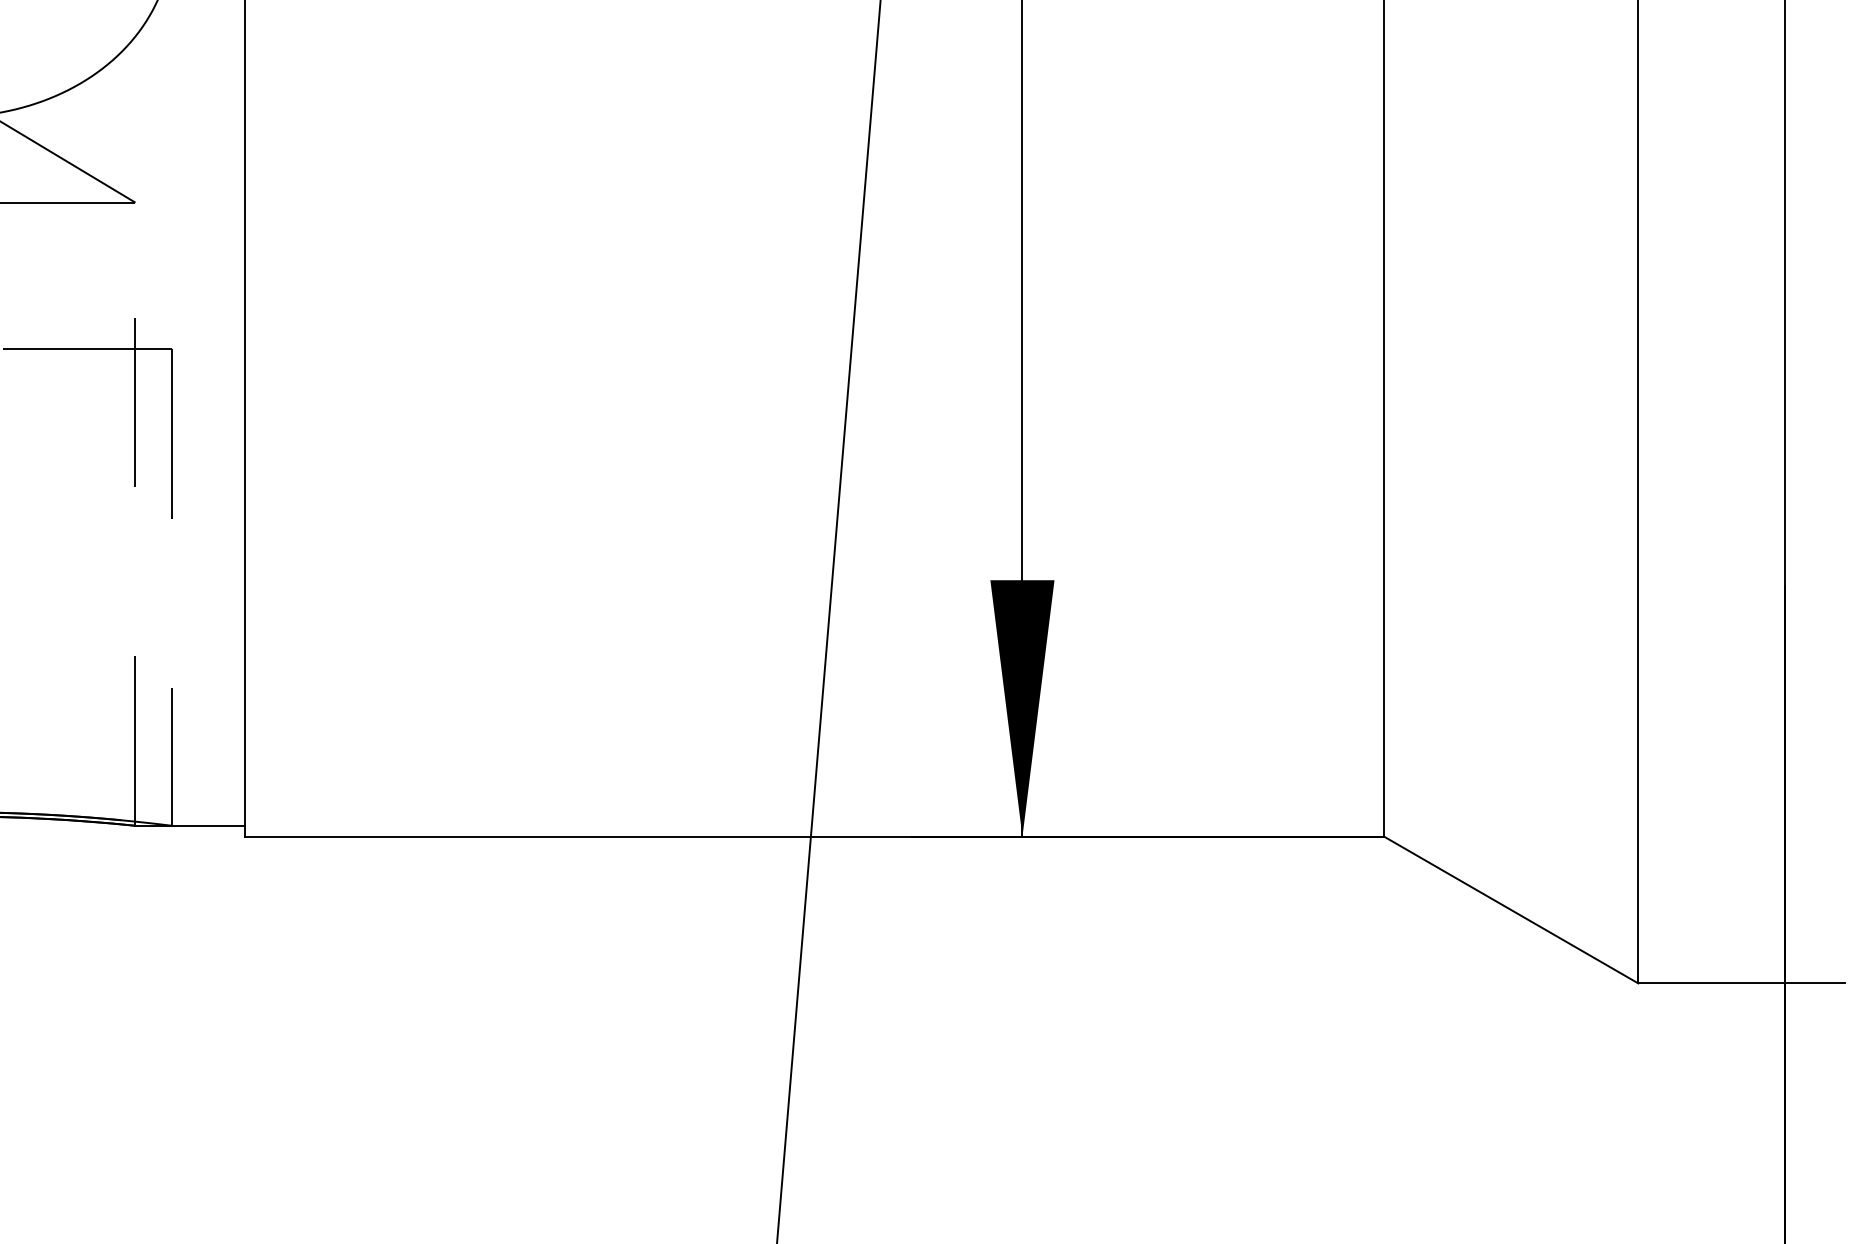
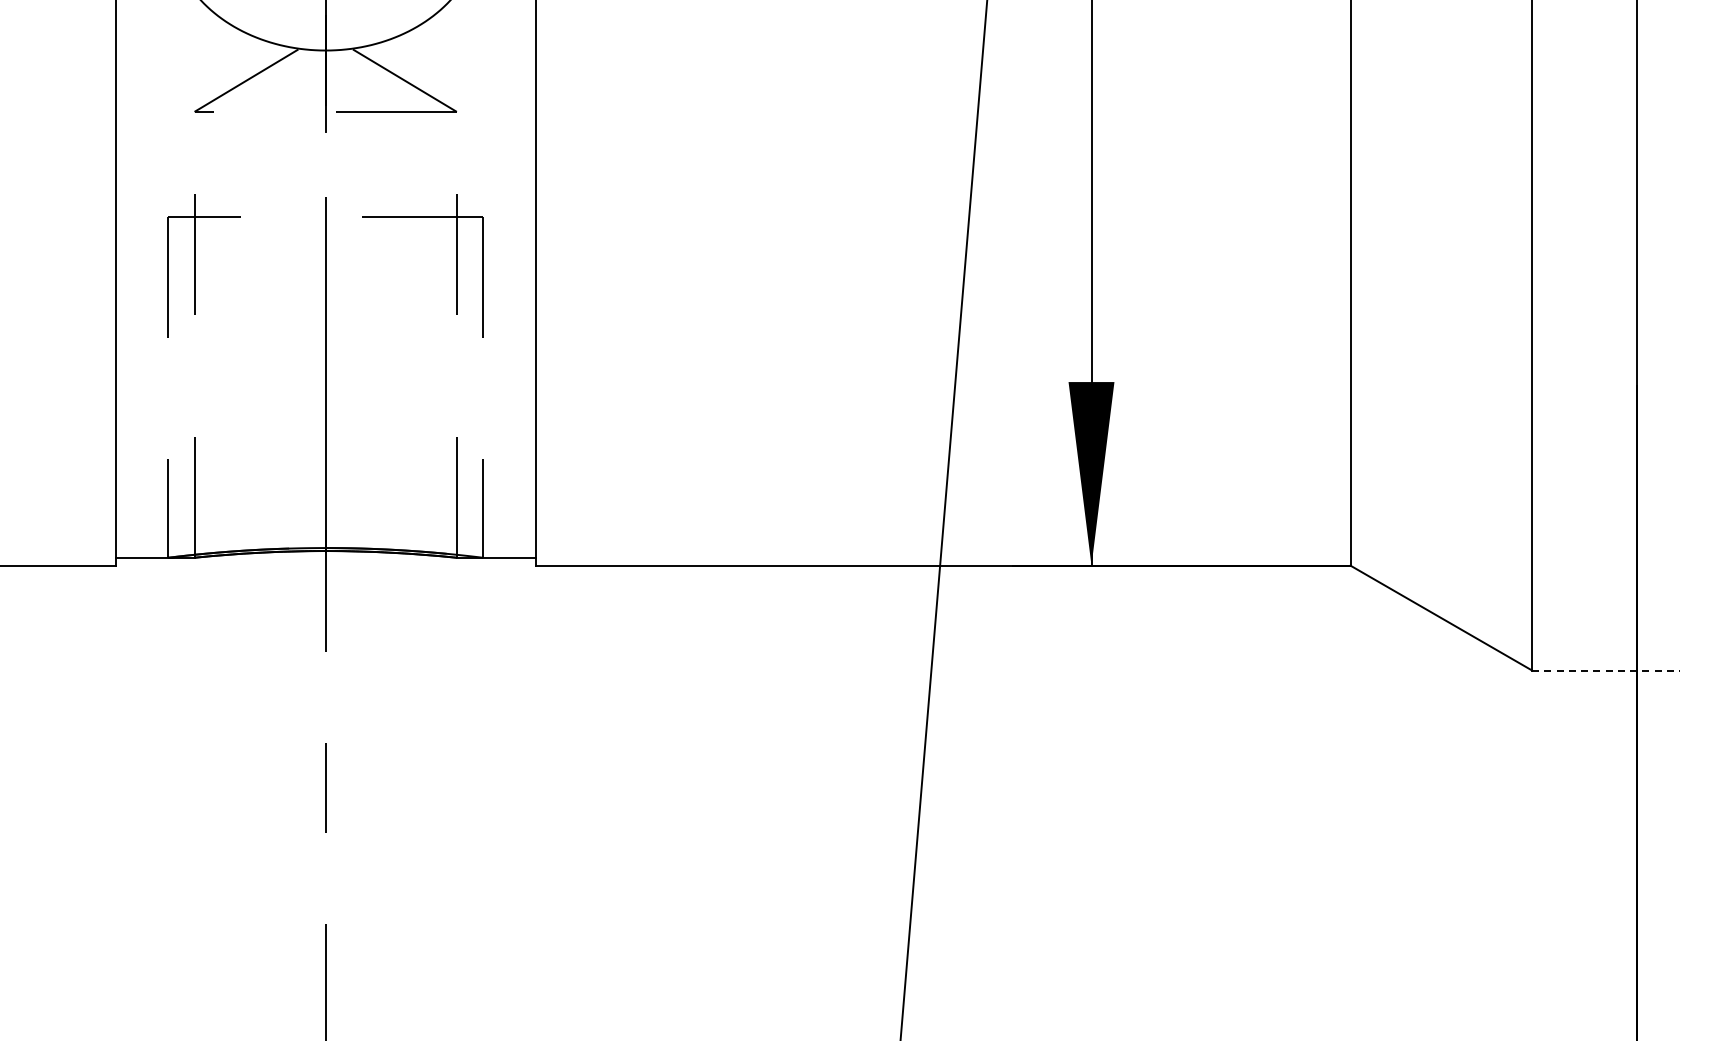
line: (1742, 983) -> (1606, 670), solid -> dashed

